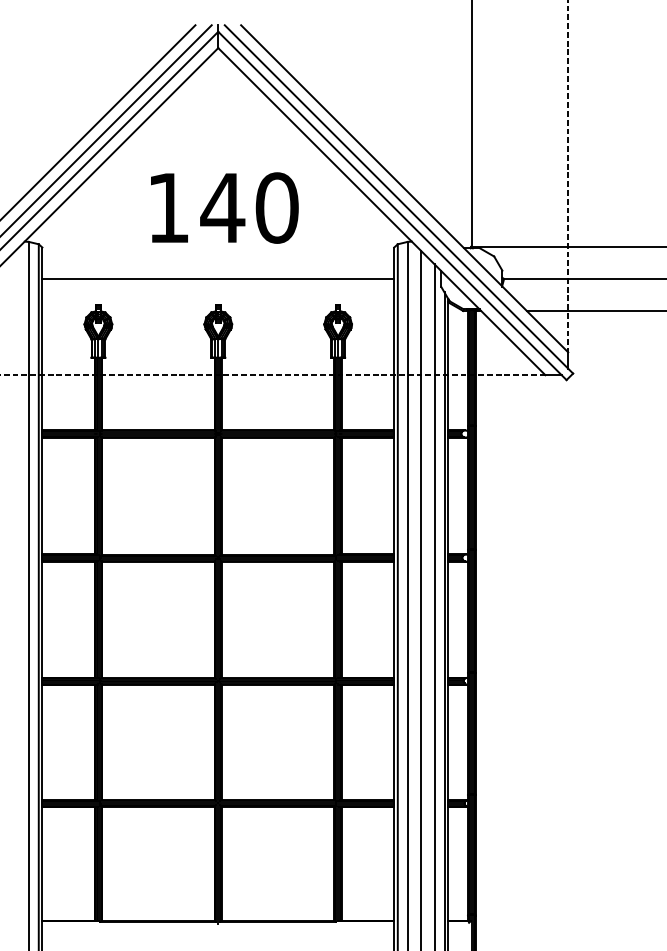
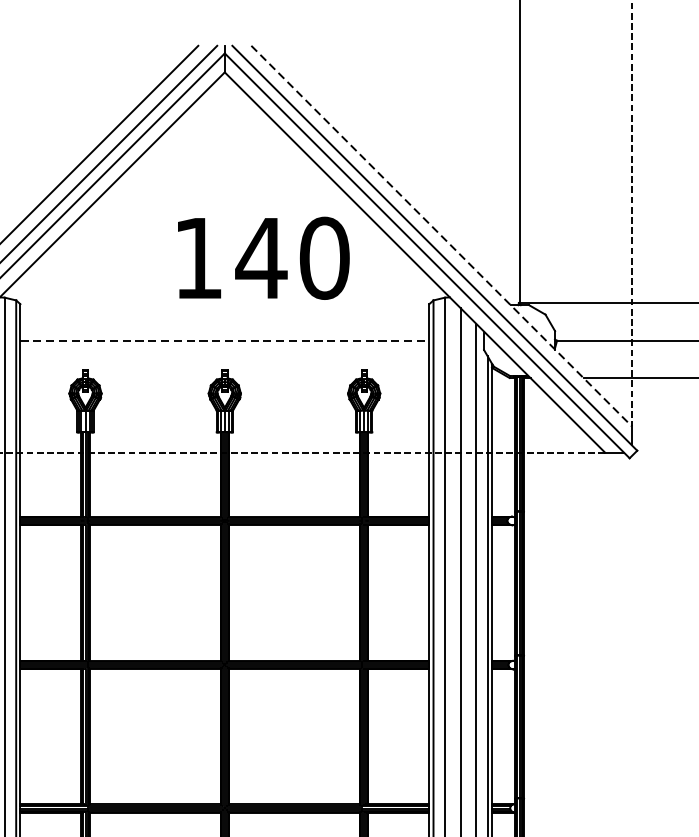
line: (405, 189) -> (442, 236), solid -> dashed
text: (224, 207) -> (263, 257), moved
line: (218, 278) -> (225, 340), solid -> dashed

